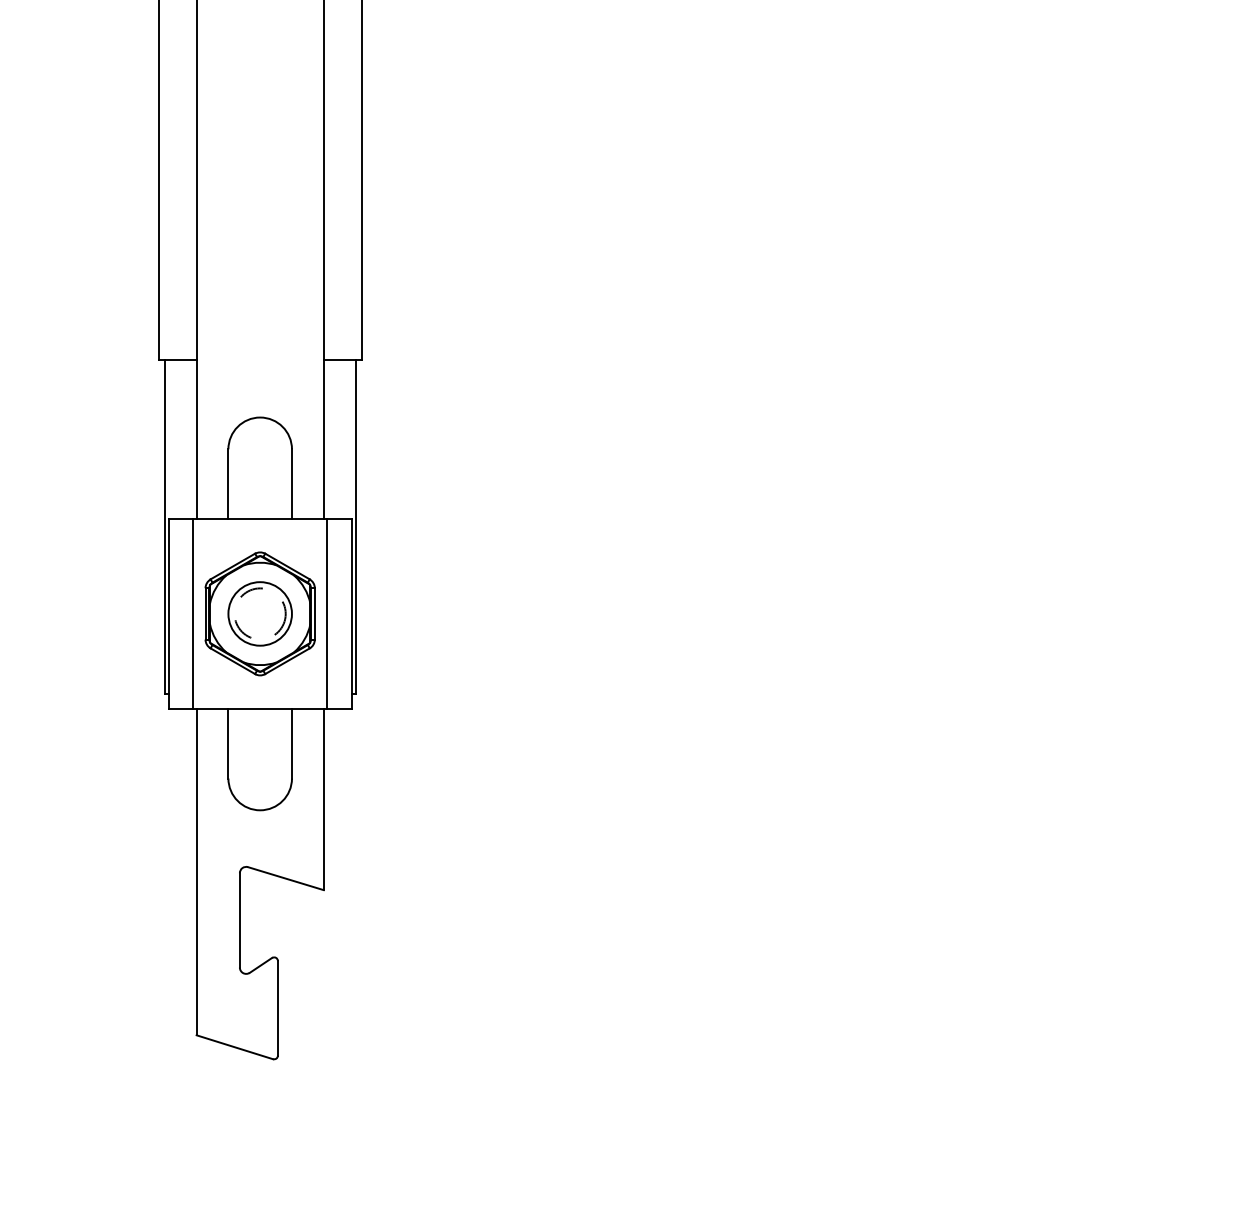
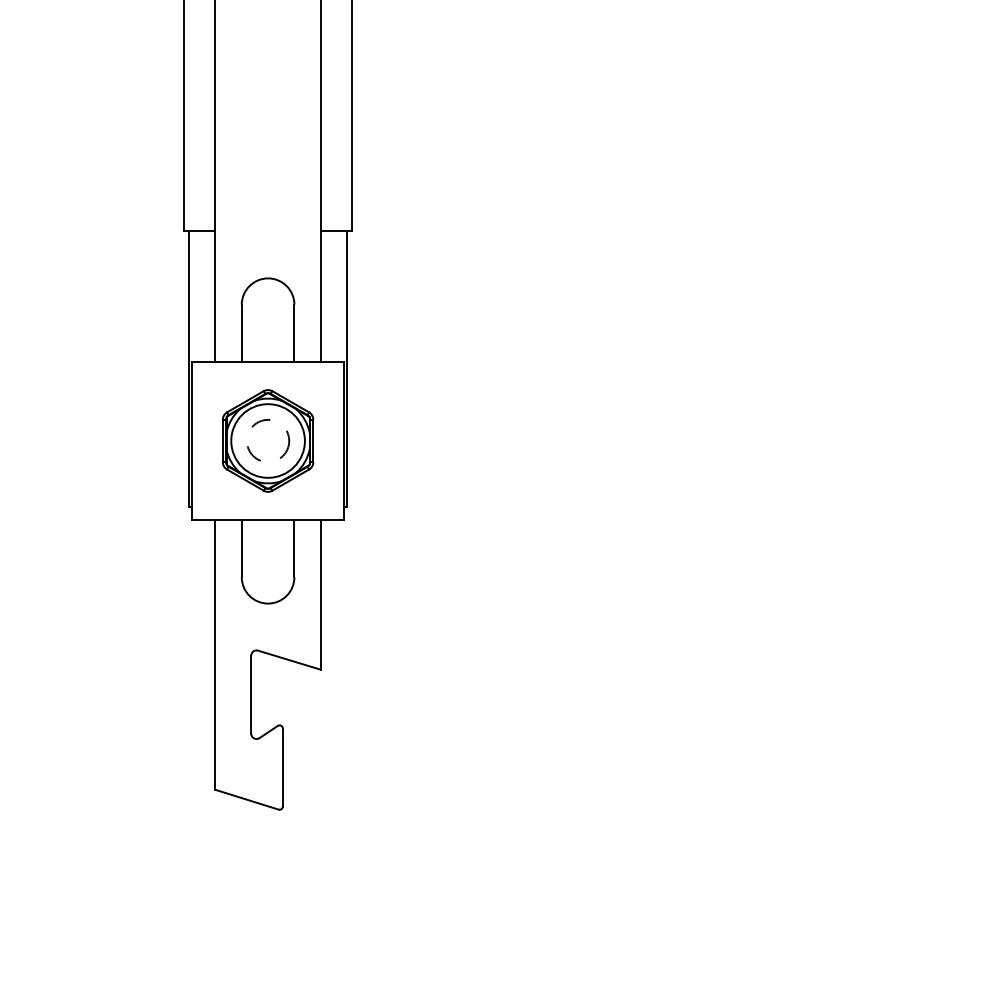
line: (193, 613) -> (212, 440), removed
circle: (259, 613) -> (267, 440), size x1.4
line: (326, 613) -> (322, 440), removed

